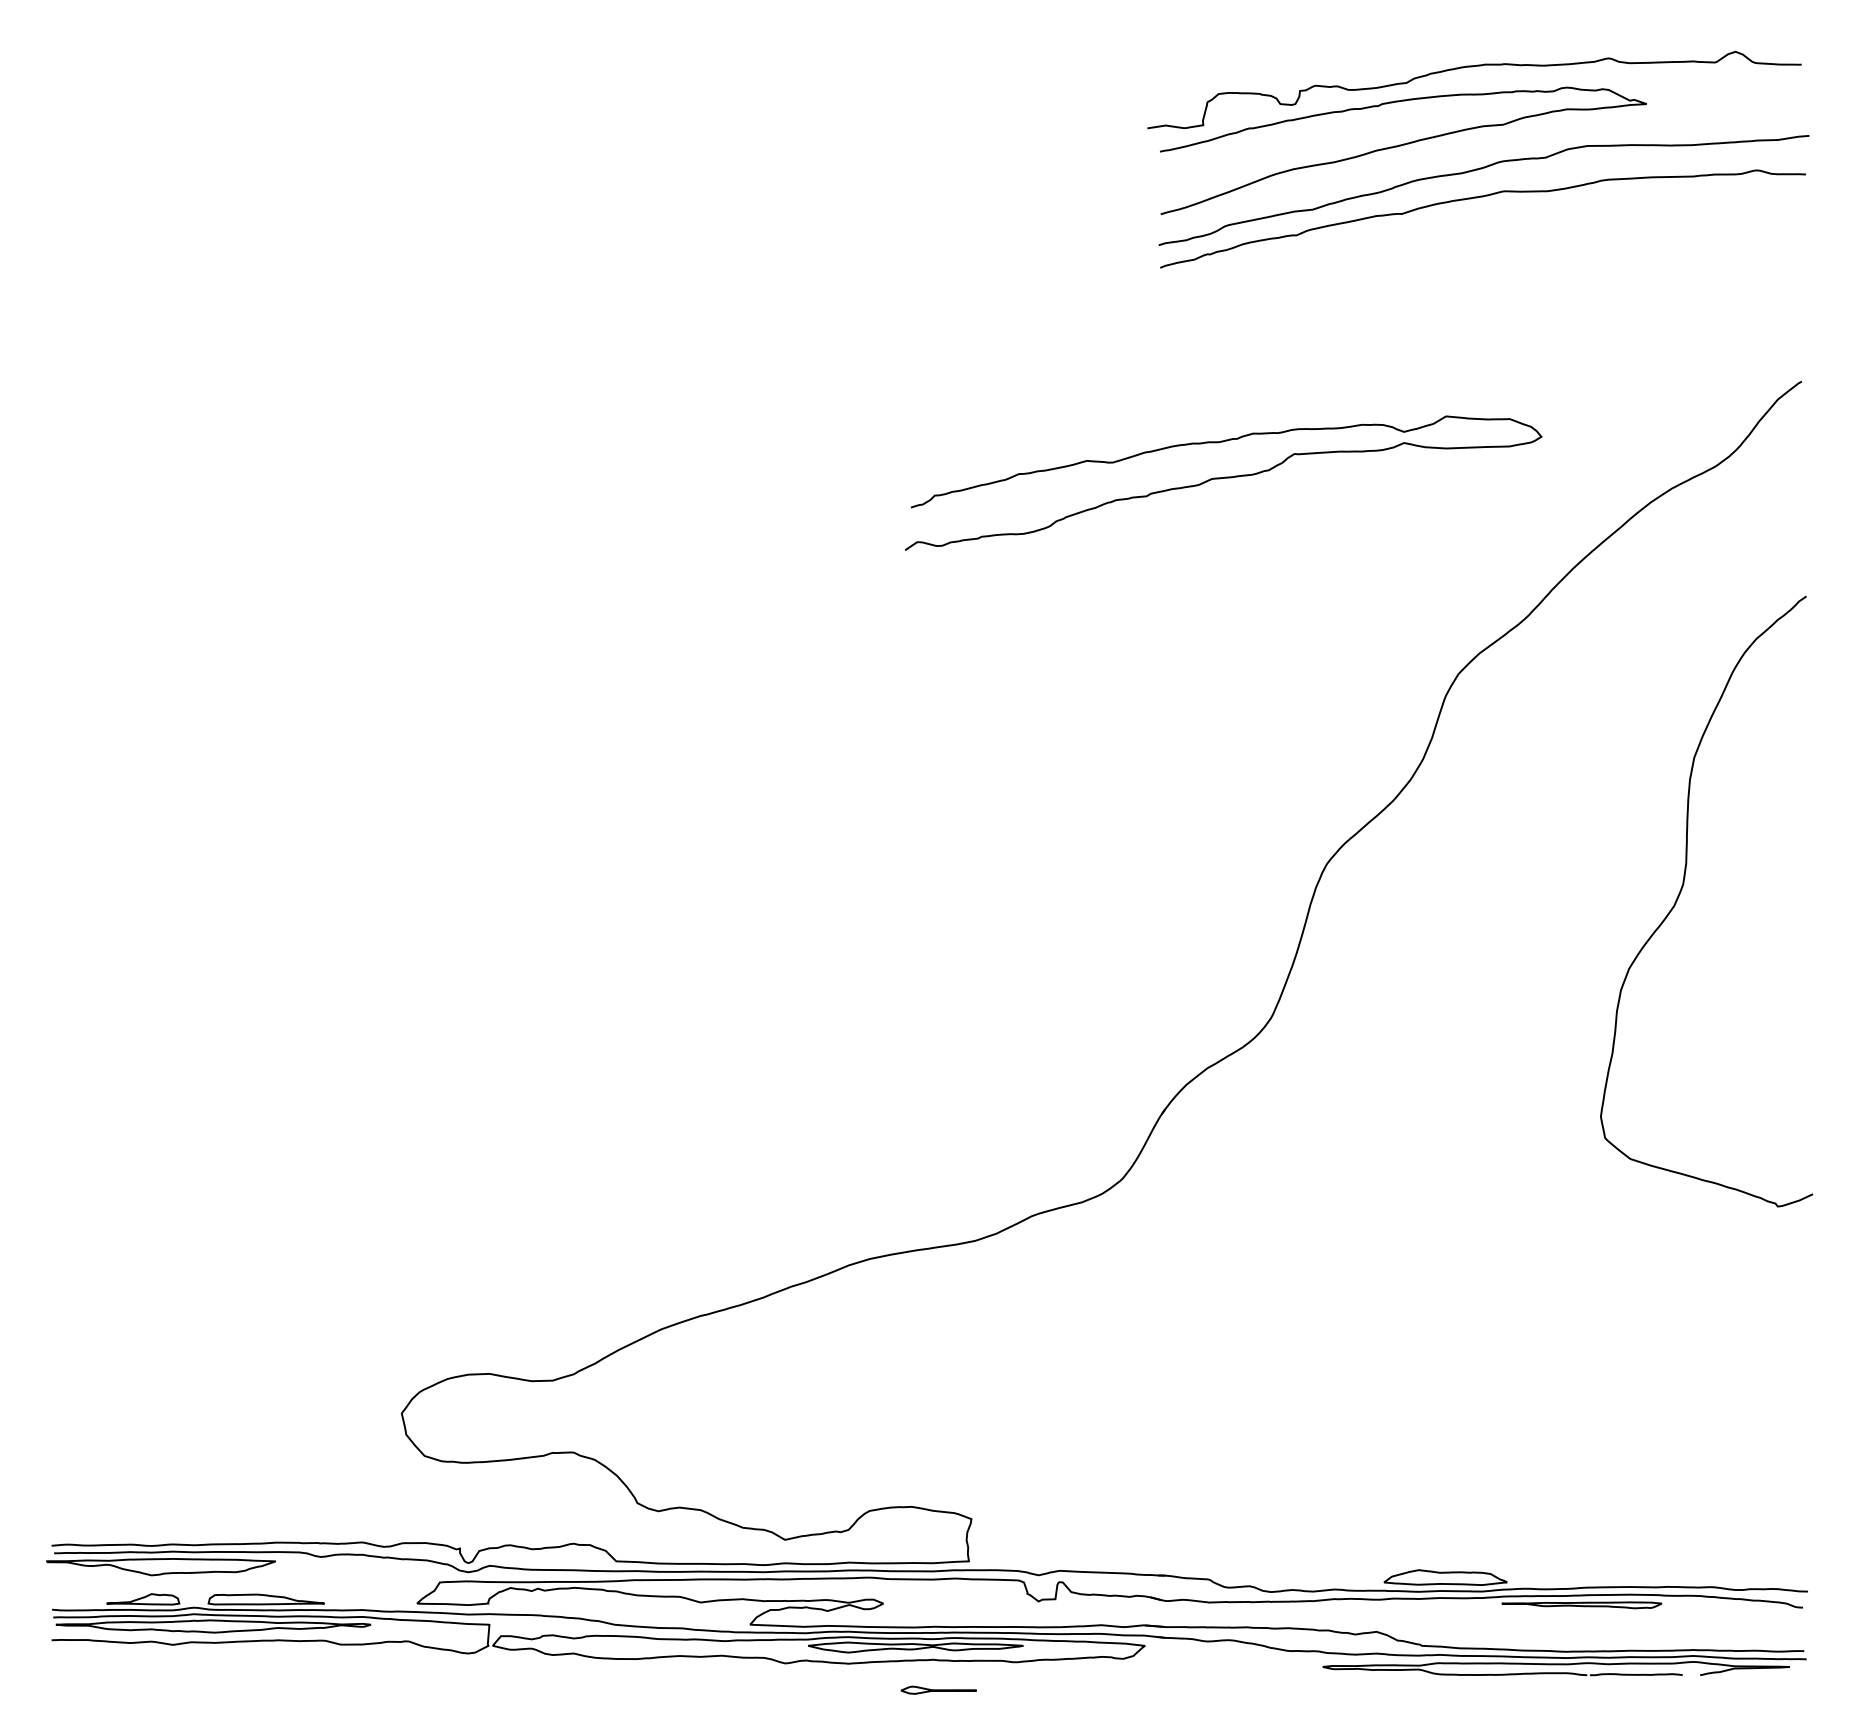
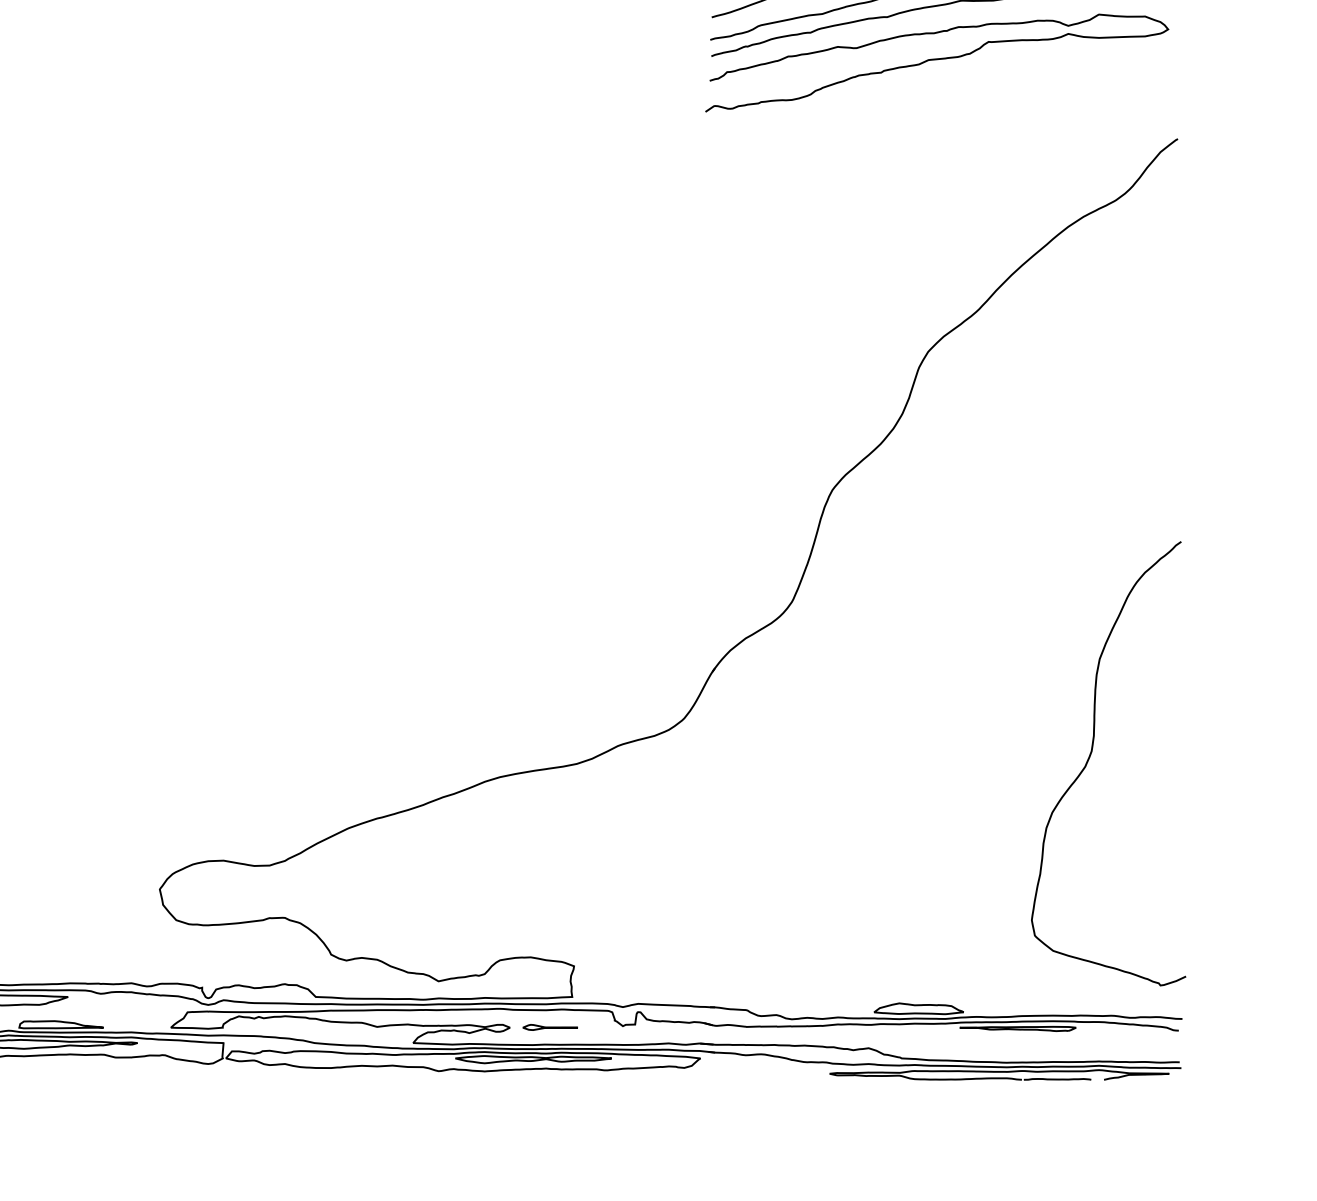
curve: (1223, 478) -> (937, 59), moved
curve: (1681, 892) -> (1090, 757), moved
part: (938, 1689) -> (550, 1026), moved

